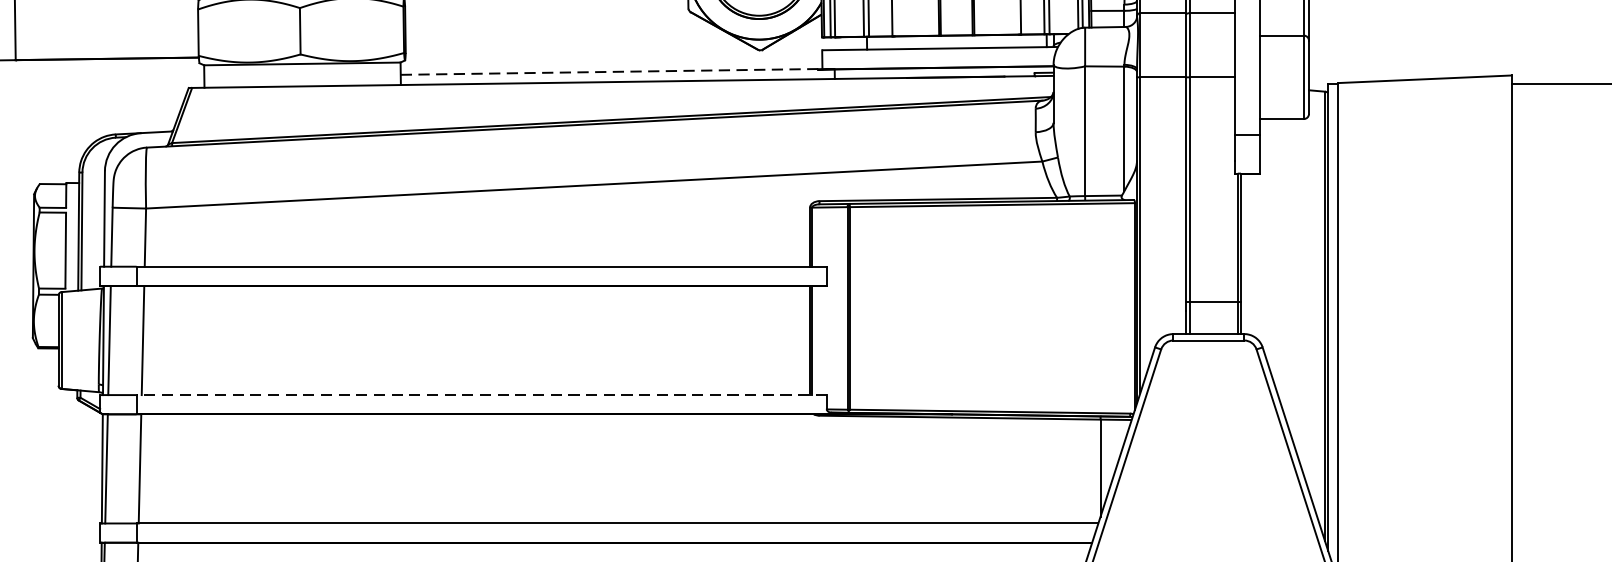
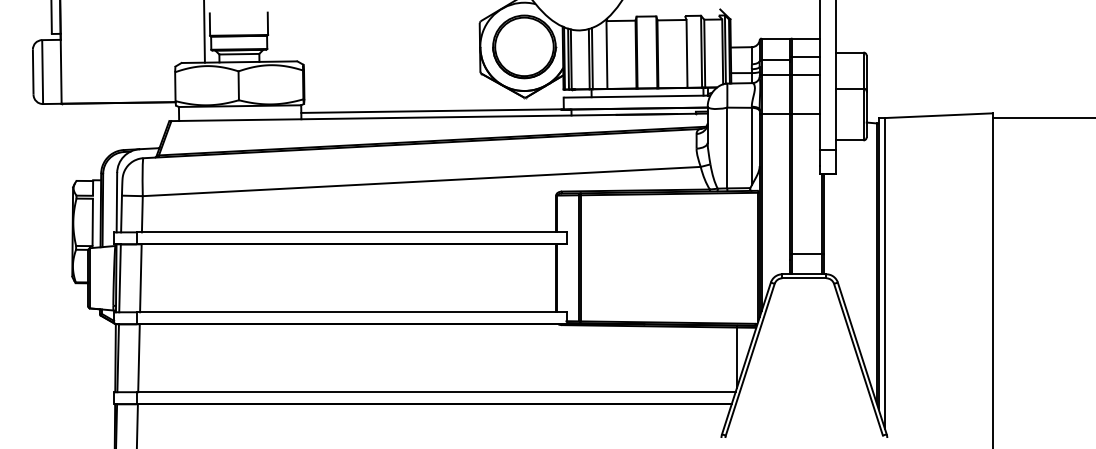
line: (613, 72) -> (433, 111), dashed -> solid
line: (481, 395) -> (351, 312), dashed -> solid

